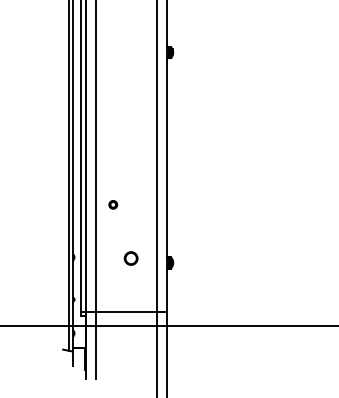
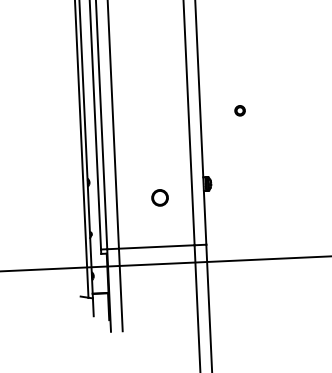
part: (113, 204) -> (240, 110), moved
part: (130, 258) -> (159, 197), moved

